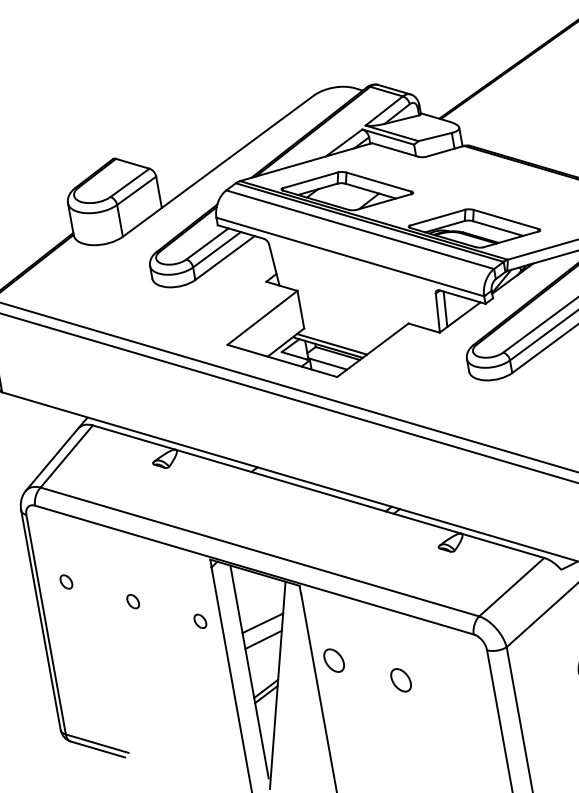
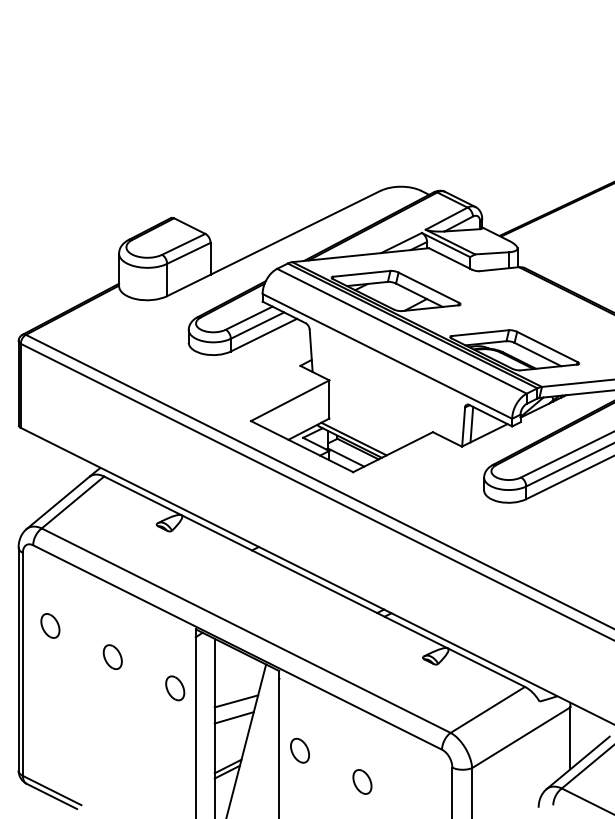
part: (66, 581) -> (50, 625), size x1.67
part: (132, 601) -> (112, 656), size x1.67
part: (200, 621) -> (175, 688), size x1.67

